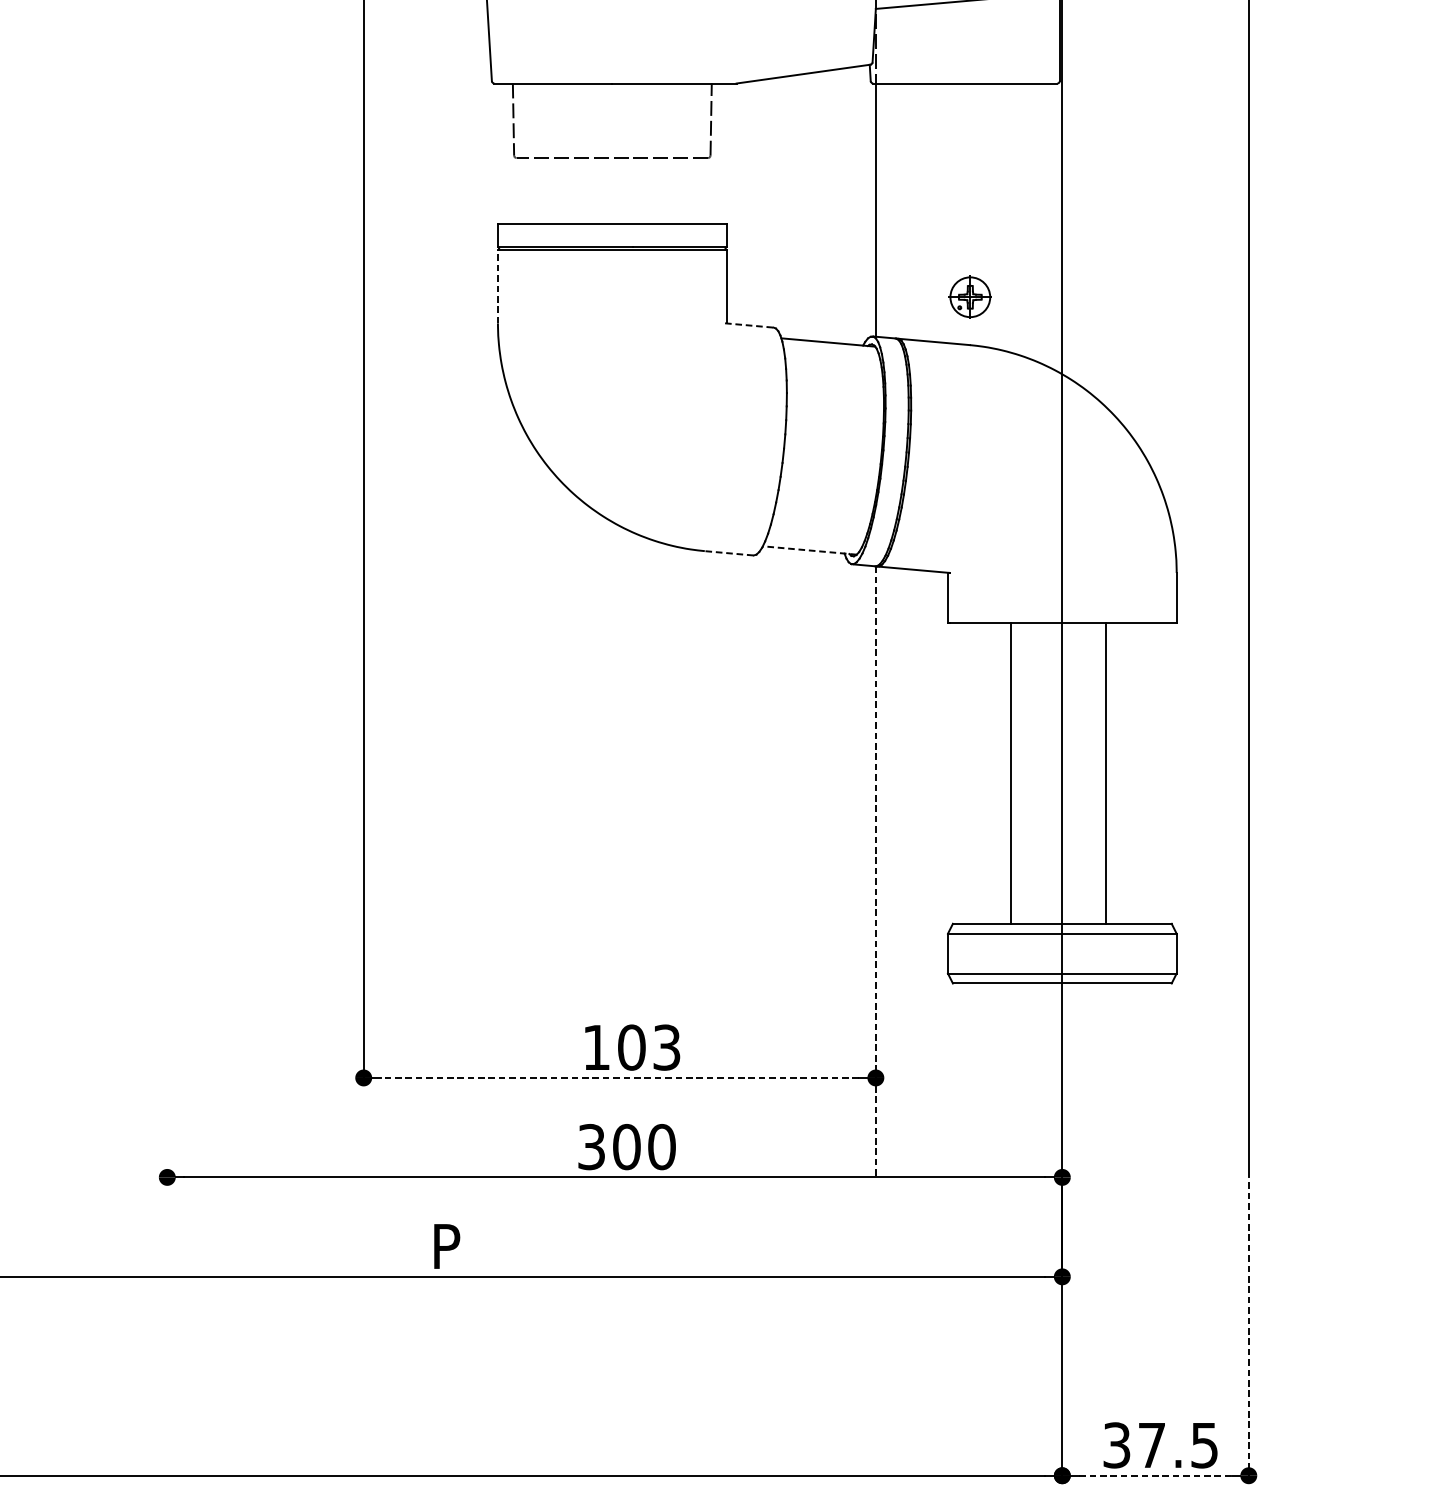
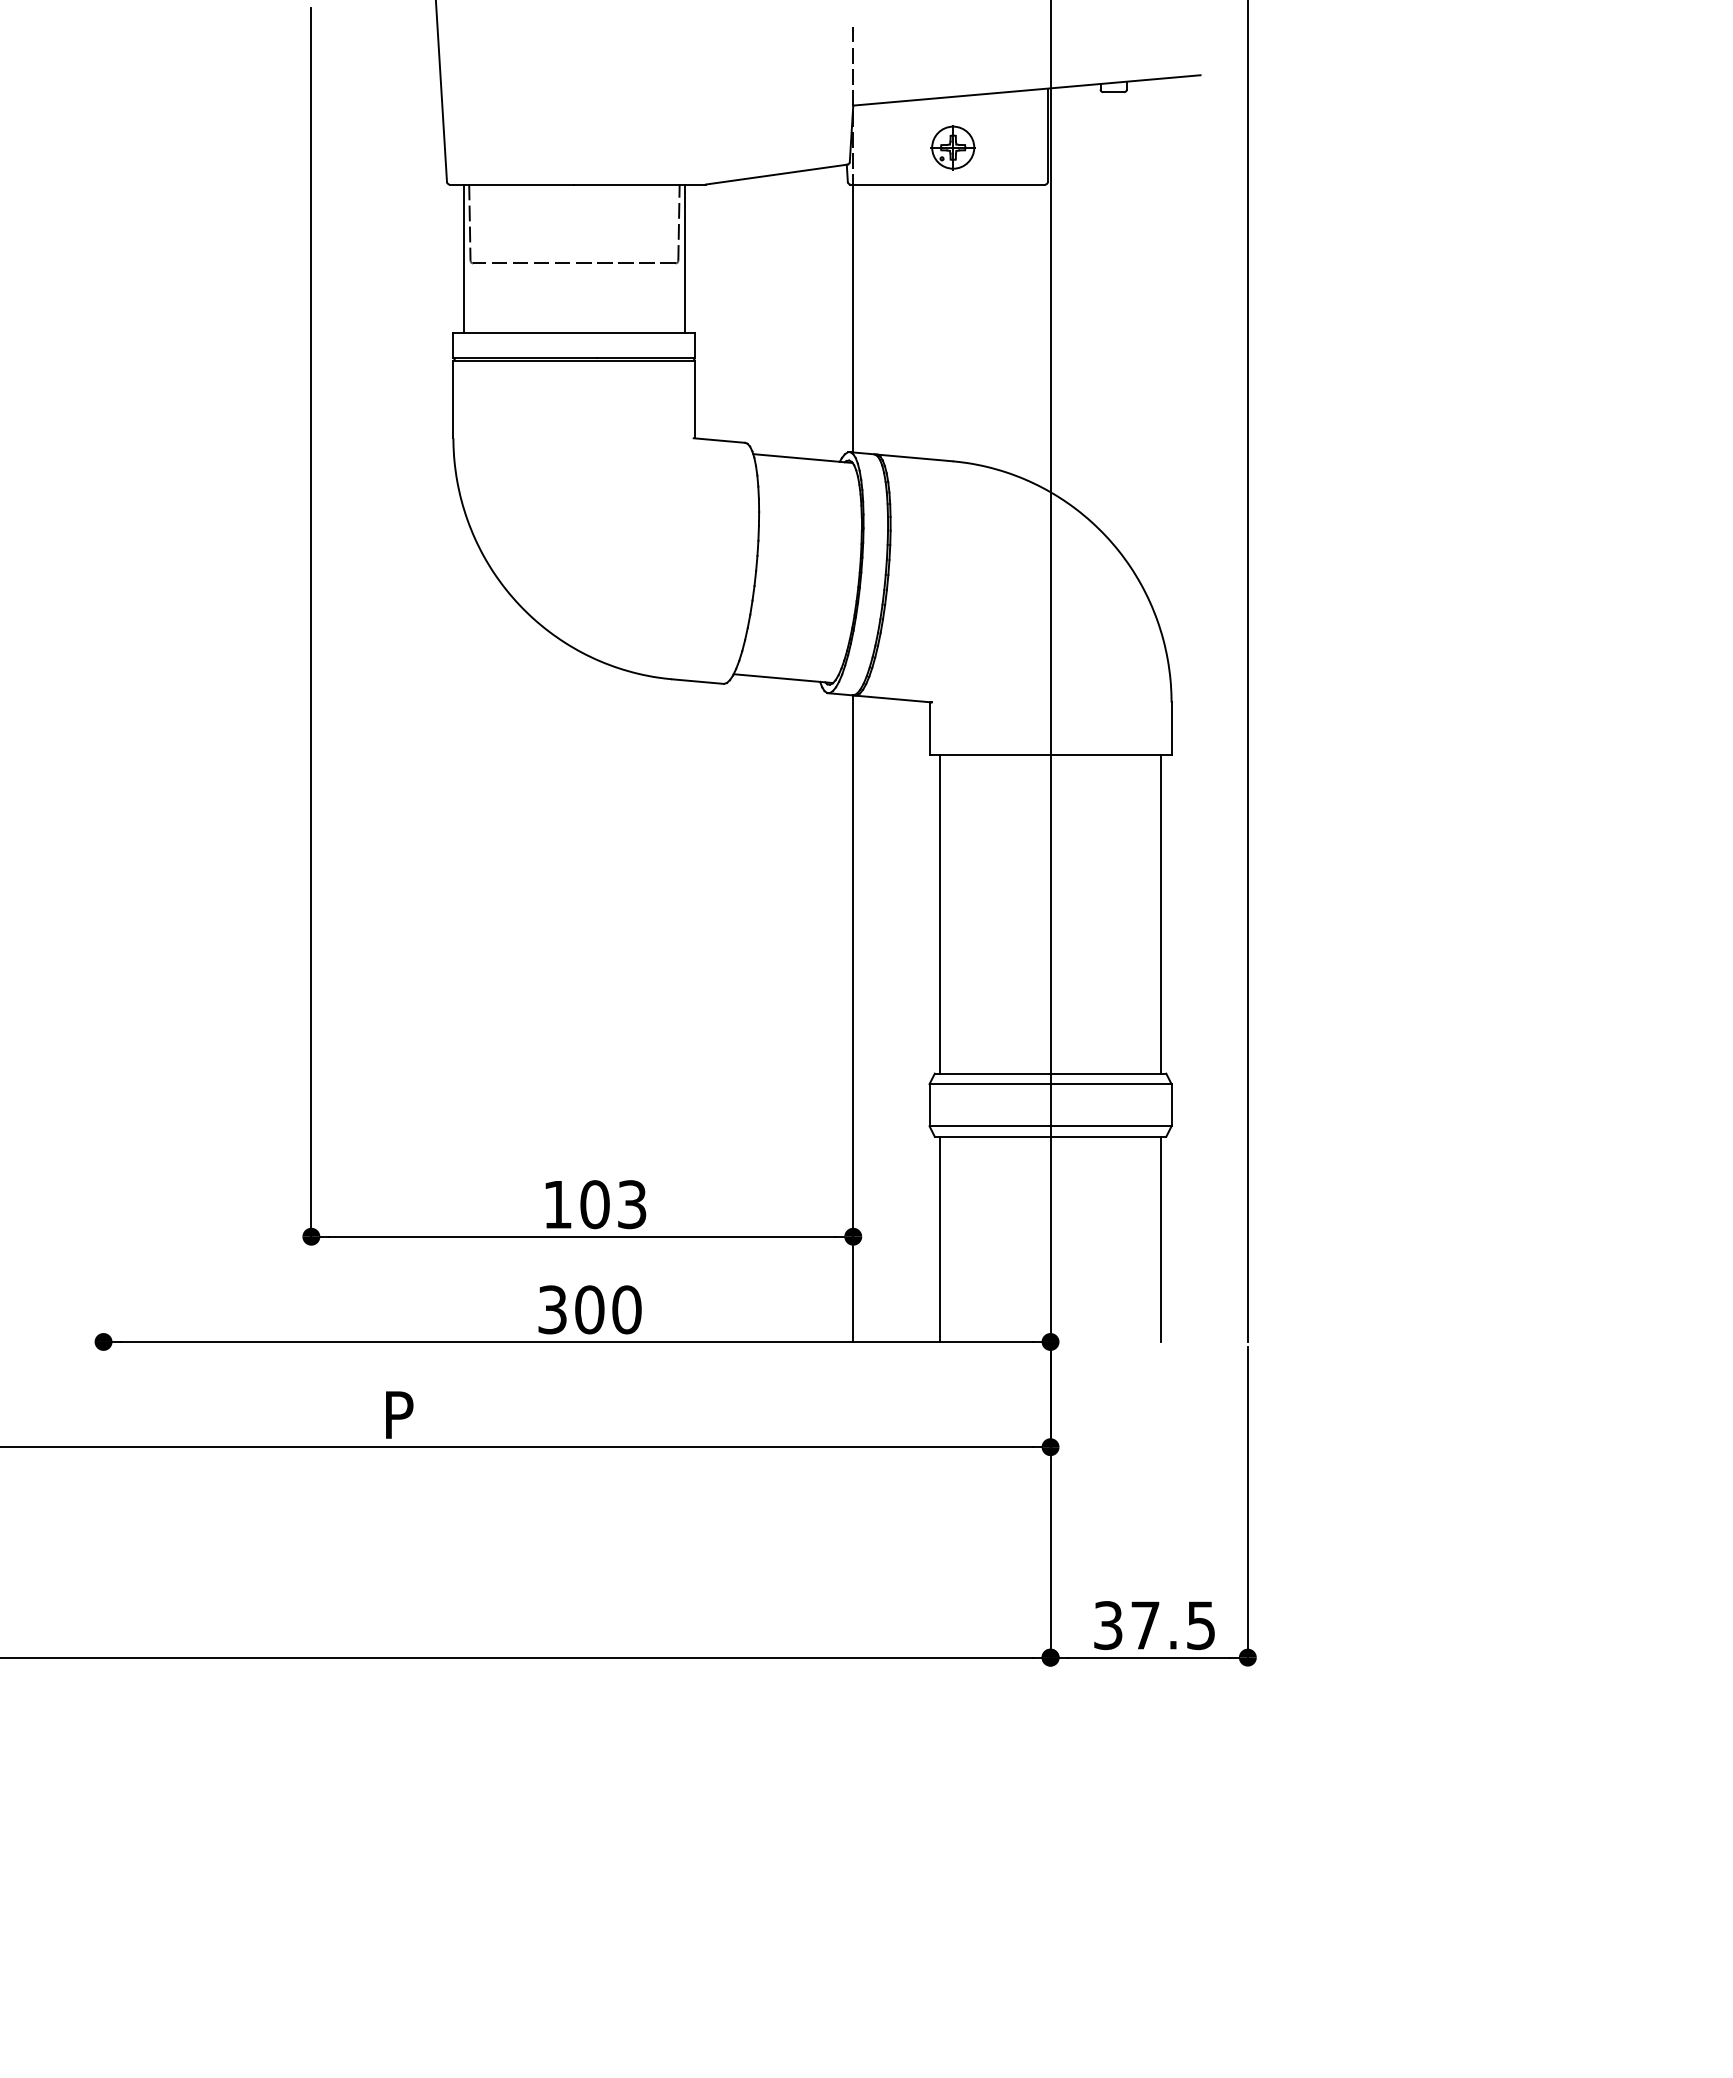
line: (507, 153) -> (463, 258), added
line: (716, 153) -> (684, 258), added
line: (498, 286) -> (453, 399), dashed -> solid
part: (969, 297) -> (952, 147), moved
line: (749, 325) -> (719, 440), dashed -> solid
line: (809, 550) -> (783, 678), dashed -> solid
line: (729, 553) -> (698, 681), dashed -> solid
line: (1011, 773) -> (940, 914), moved
line: (1106, 773) -> (1161, 914), moved
line: (876, 872) -> (853, 1019), dashed -> solid
line: (619, 1077) -> (581, 1236), dashed -> solid
line: (958, 1079) -> (940, 1238), added
line: (1167, 1079) -> (1161, 1238), added
line: (1248, 1331) -> (1247, 1505), dashed -> solid
line: (1155, 1475) -> (1149, 1657), dashed -> solid

